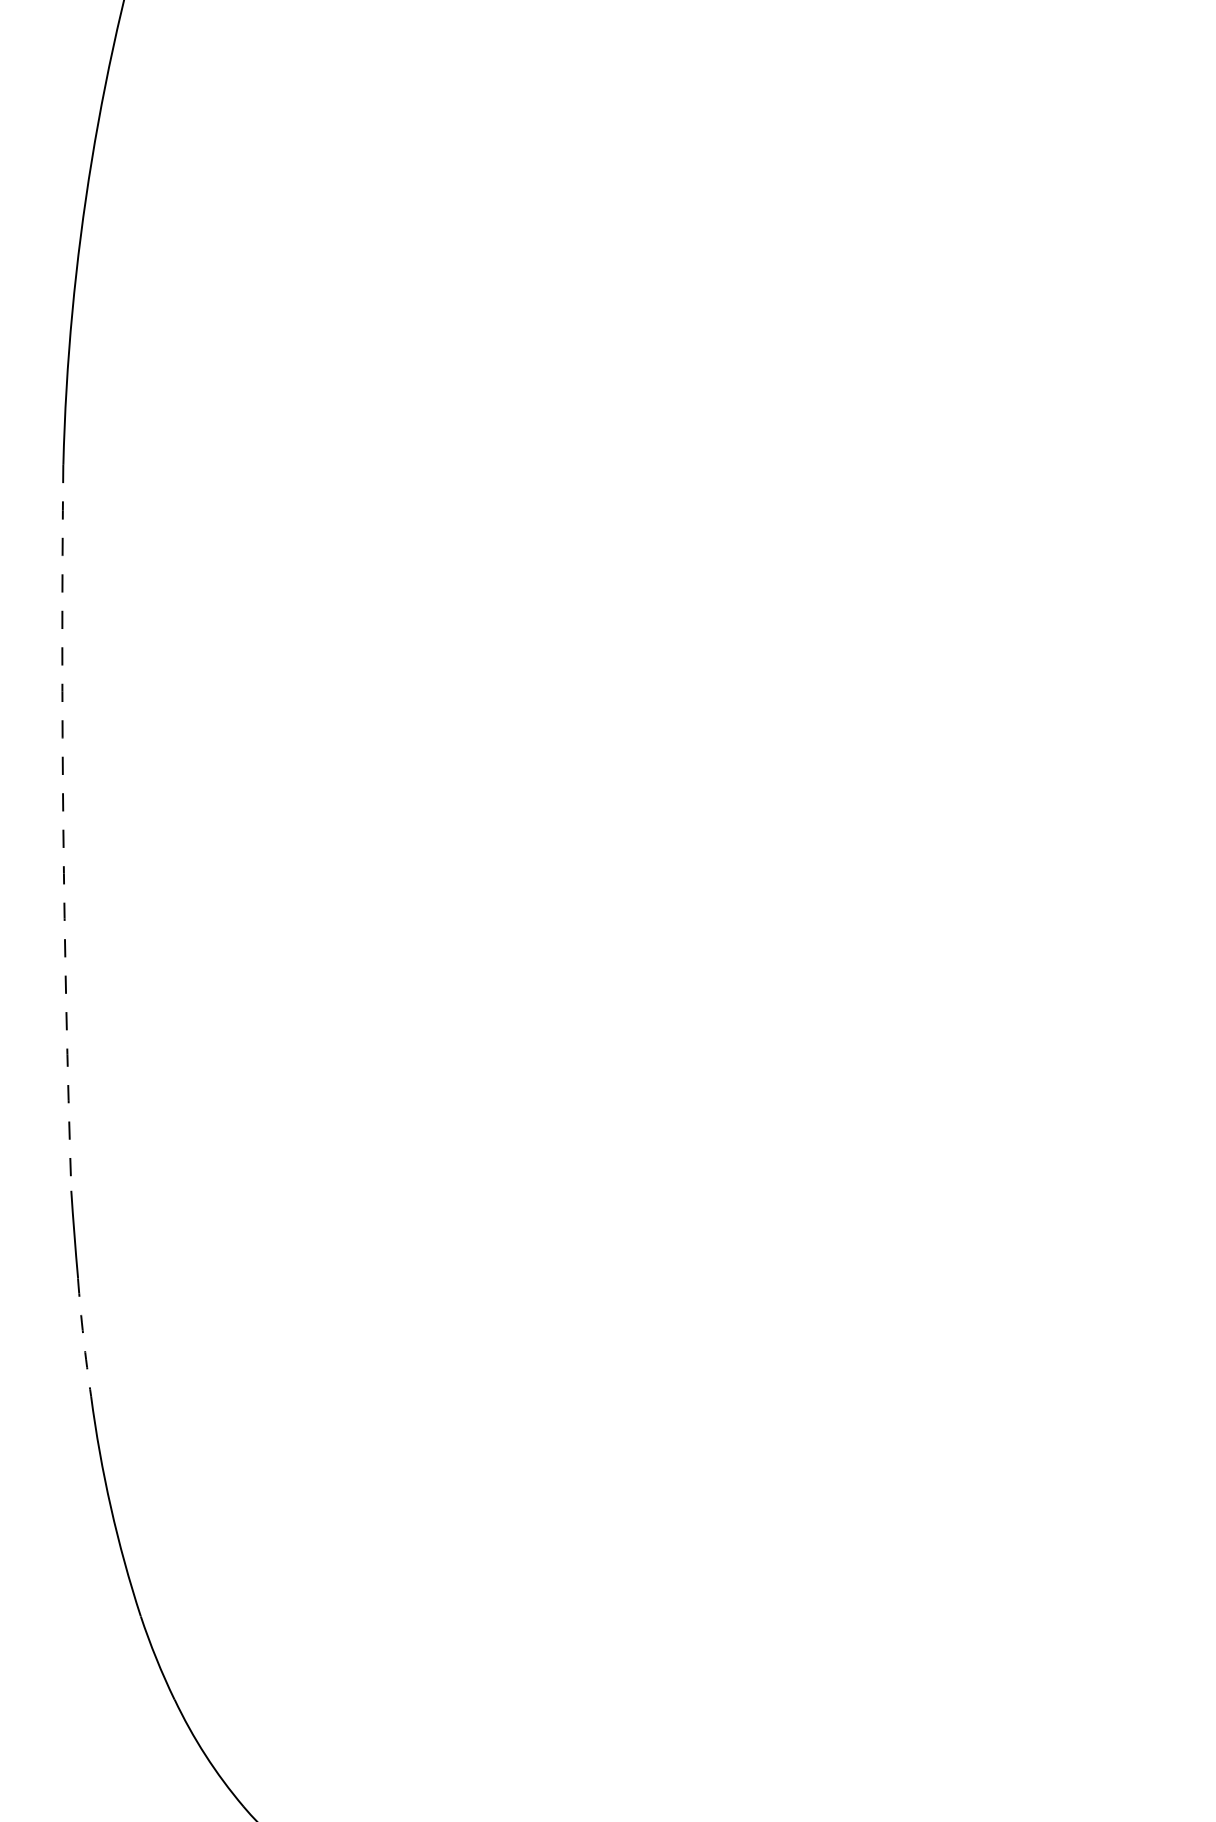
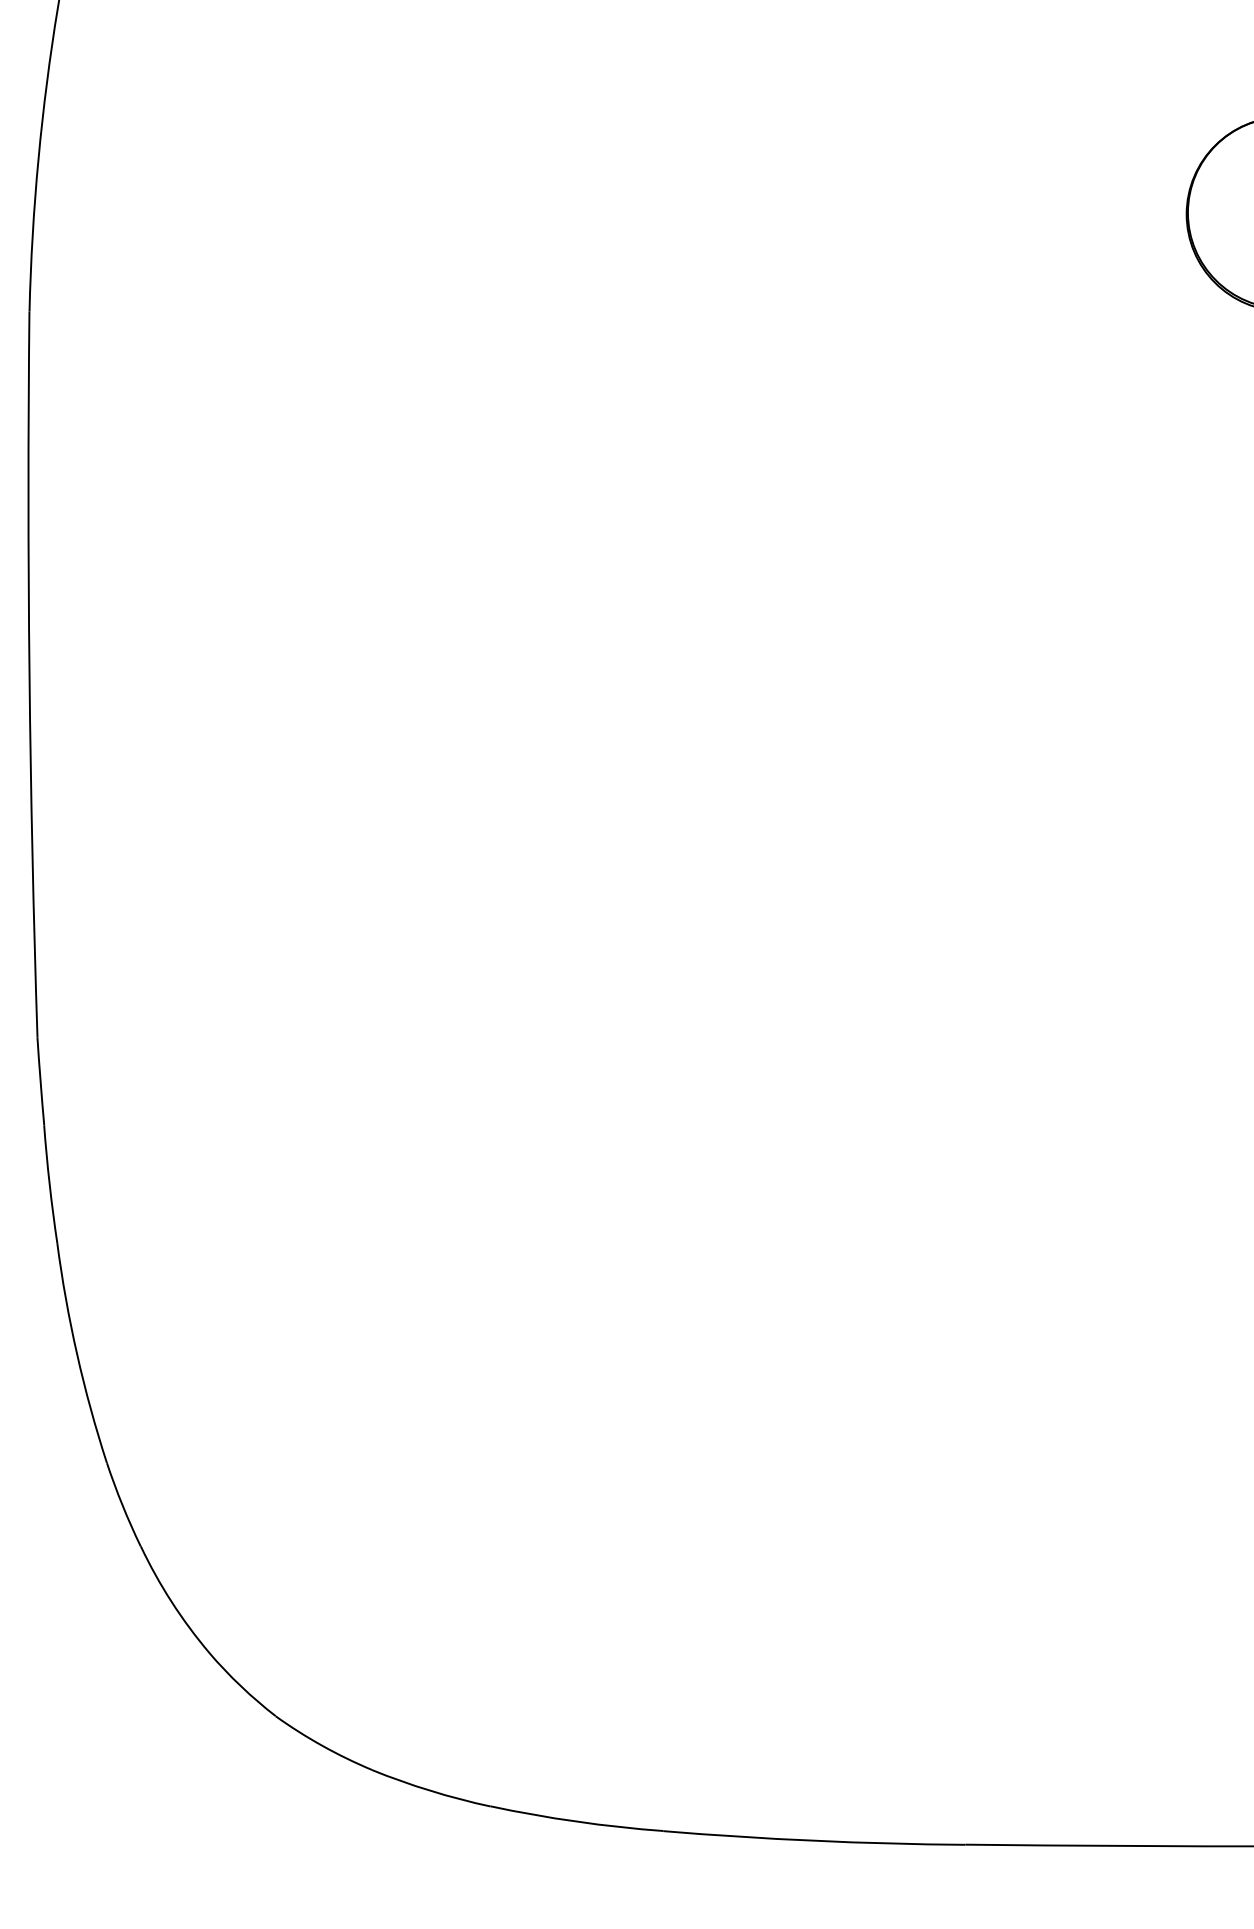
arc: (63, 827) -> (29, 674), dashed -> solid
arc: (83, 1337) -> (49, 1184), dashed -> solid

